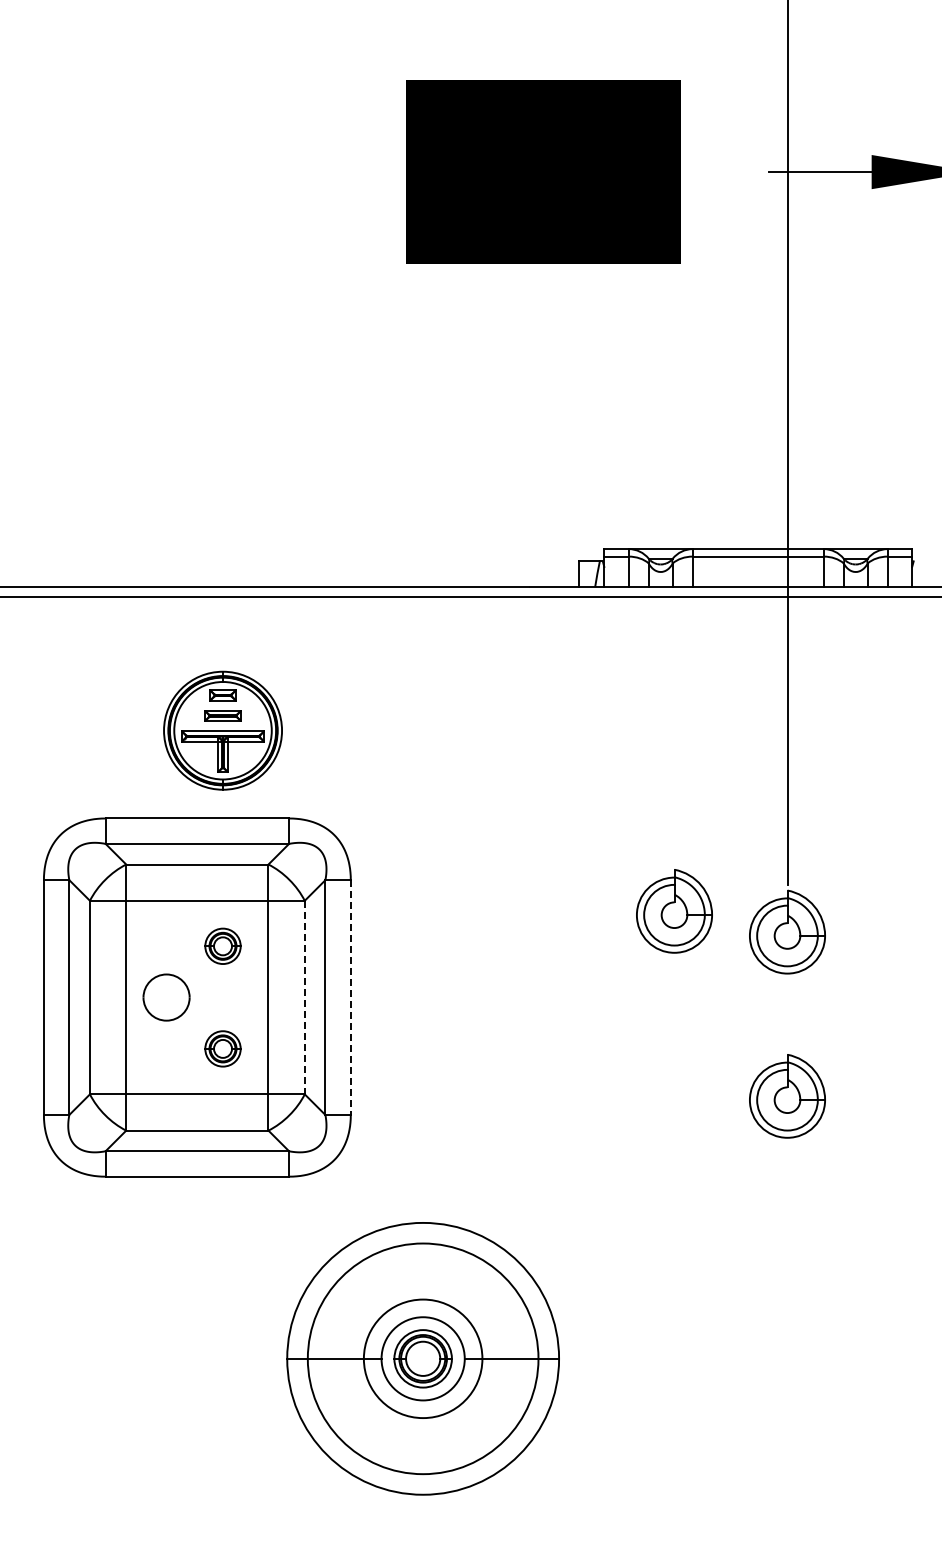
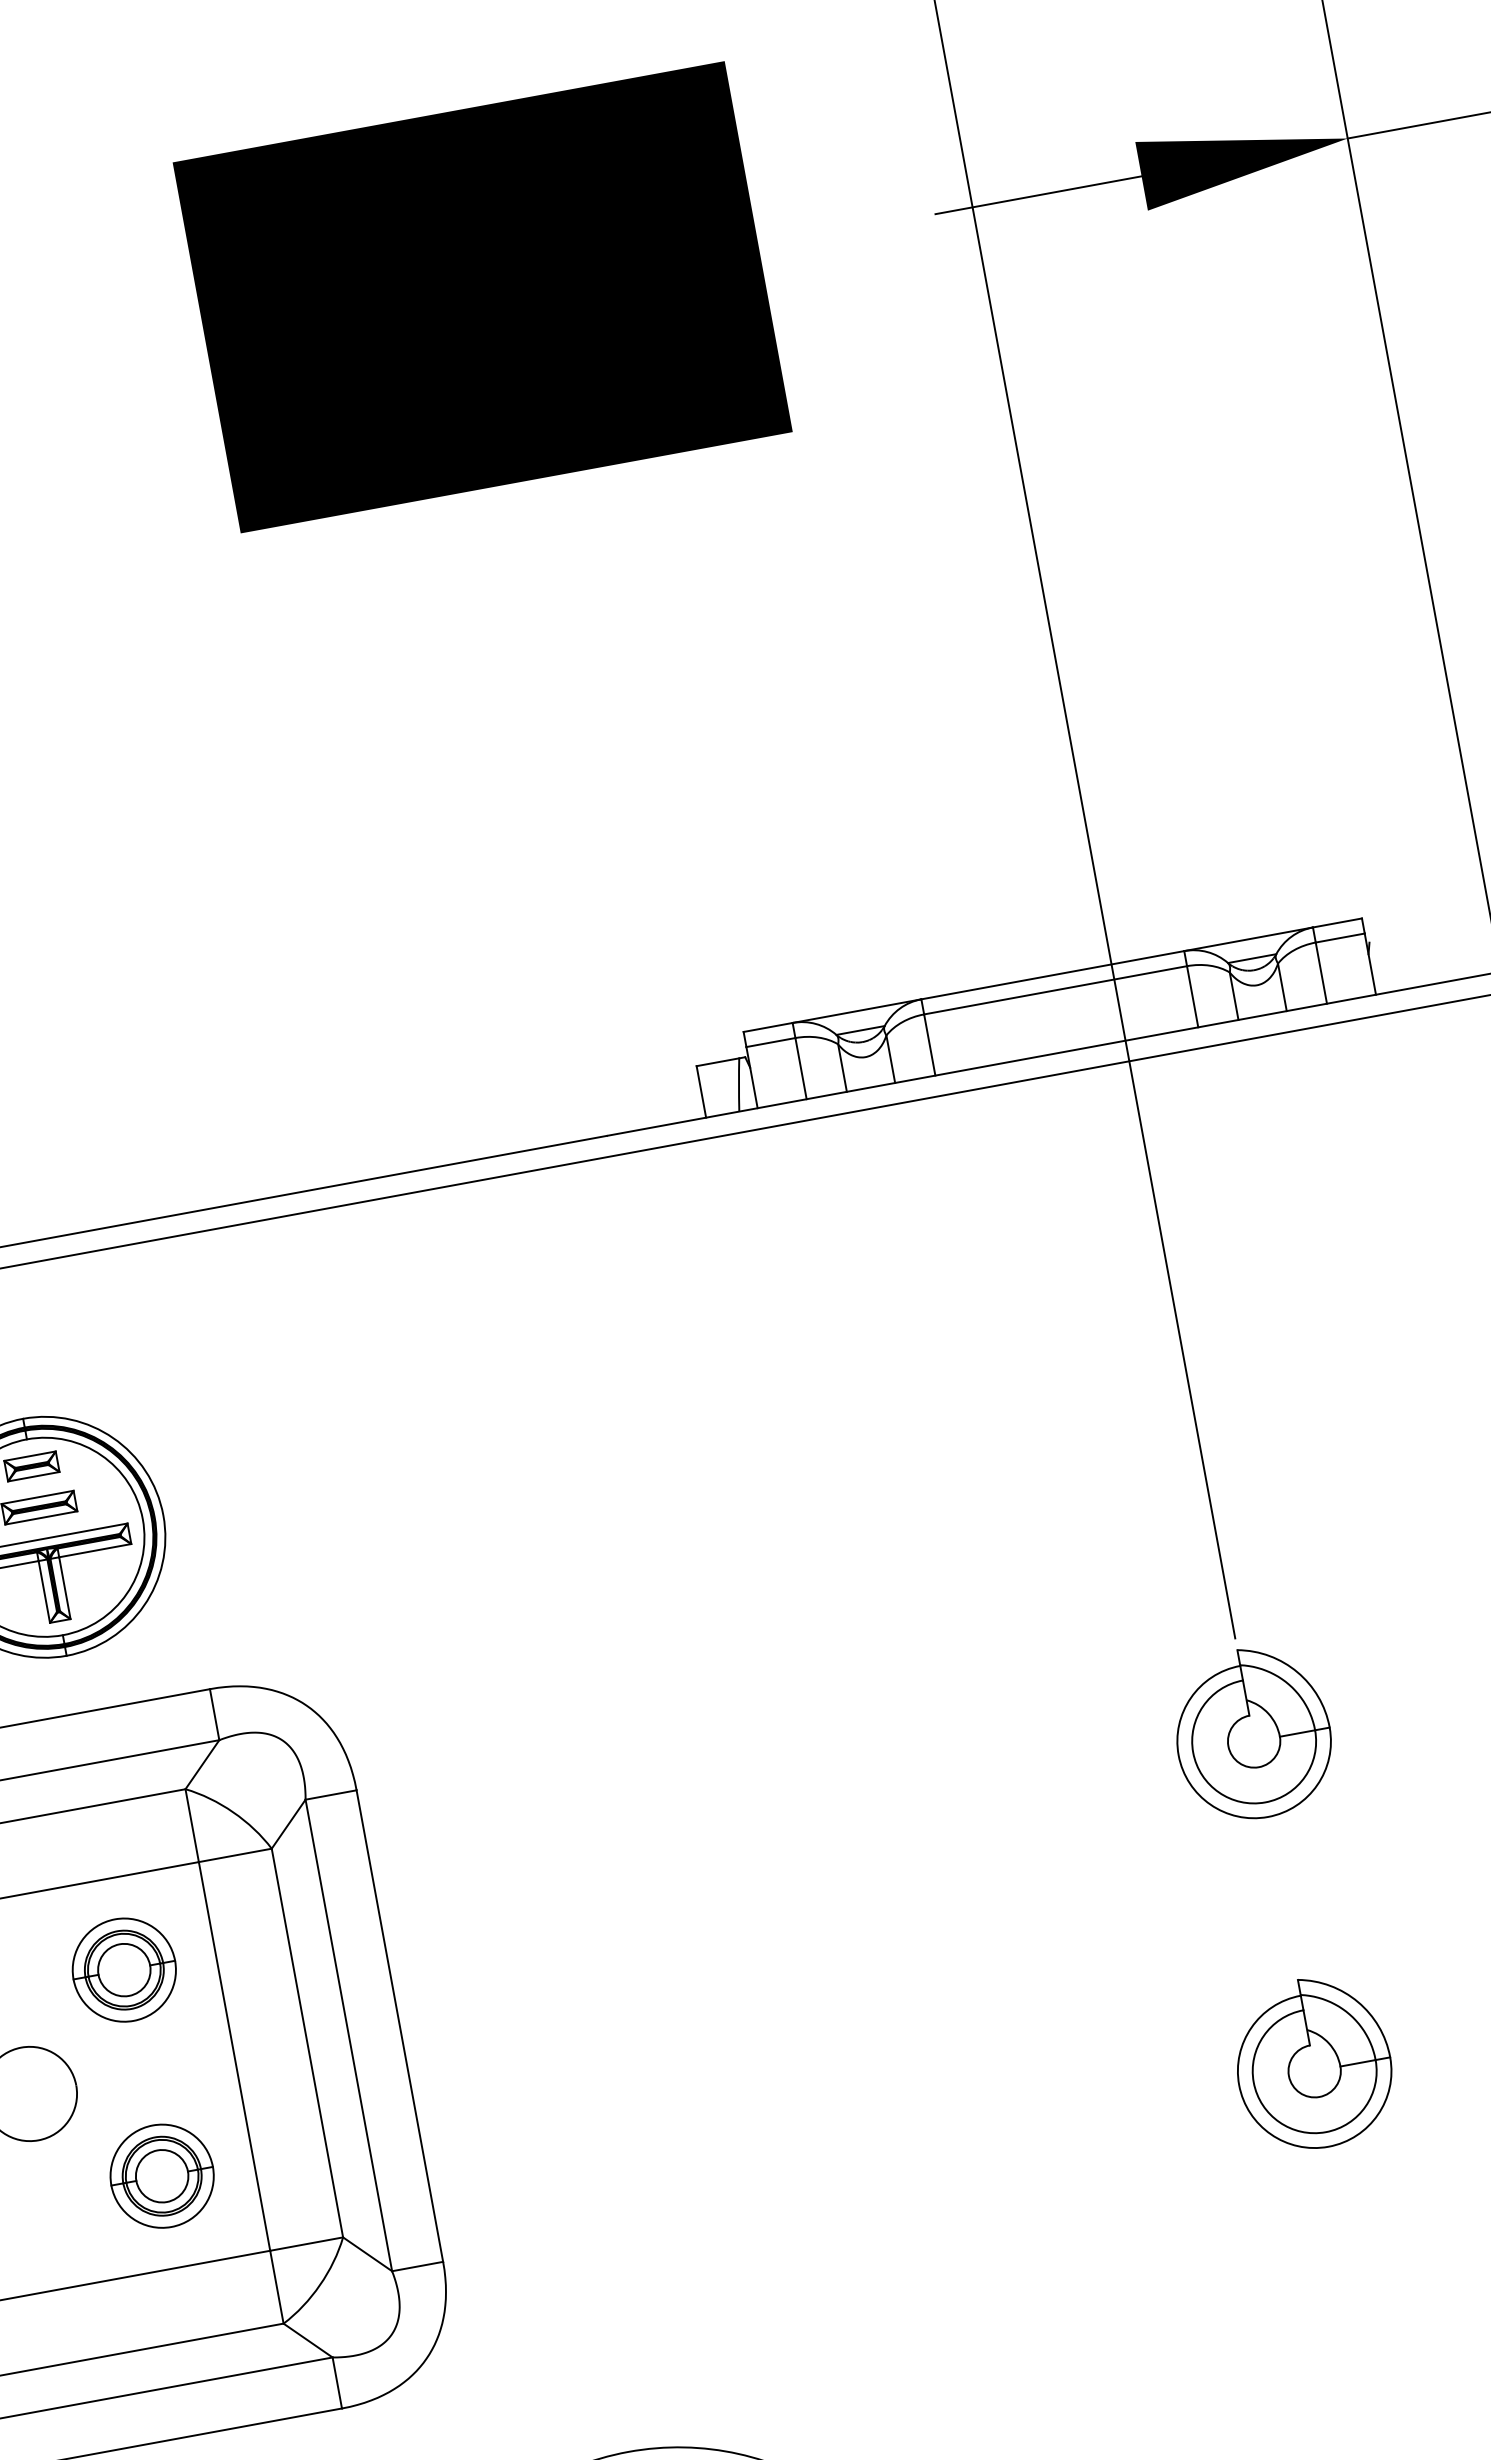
part: (674, 911) -> (1018, 1733), removed
part: (222, 946) -> (123, 1970), size x1.43
line: (304, 997) -> (306, 2042), dashed -> solid
line: (350, 998) -> (399, 2028), dashed -> solid
part: (222, 1048) -> (160, 2175), size x1.43

